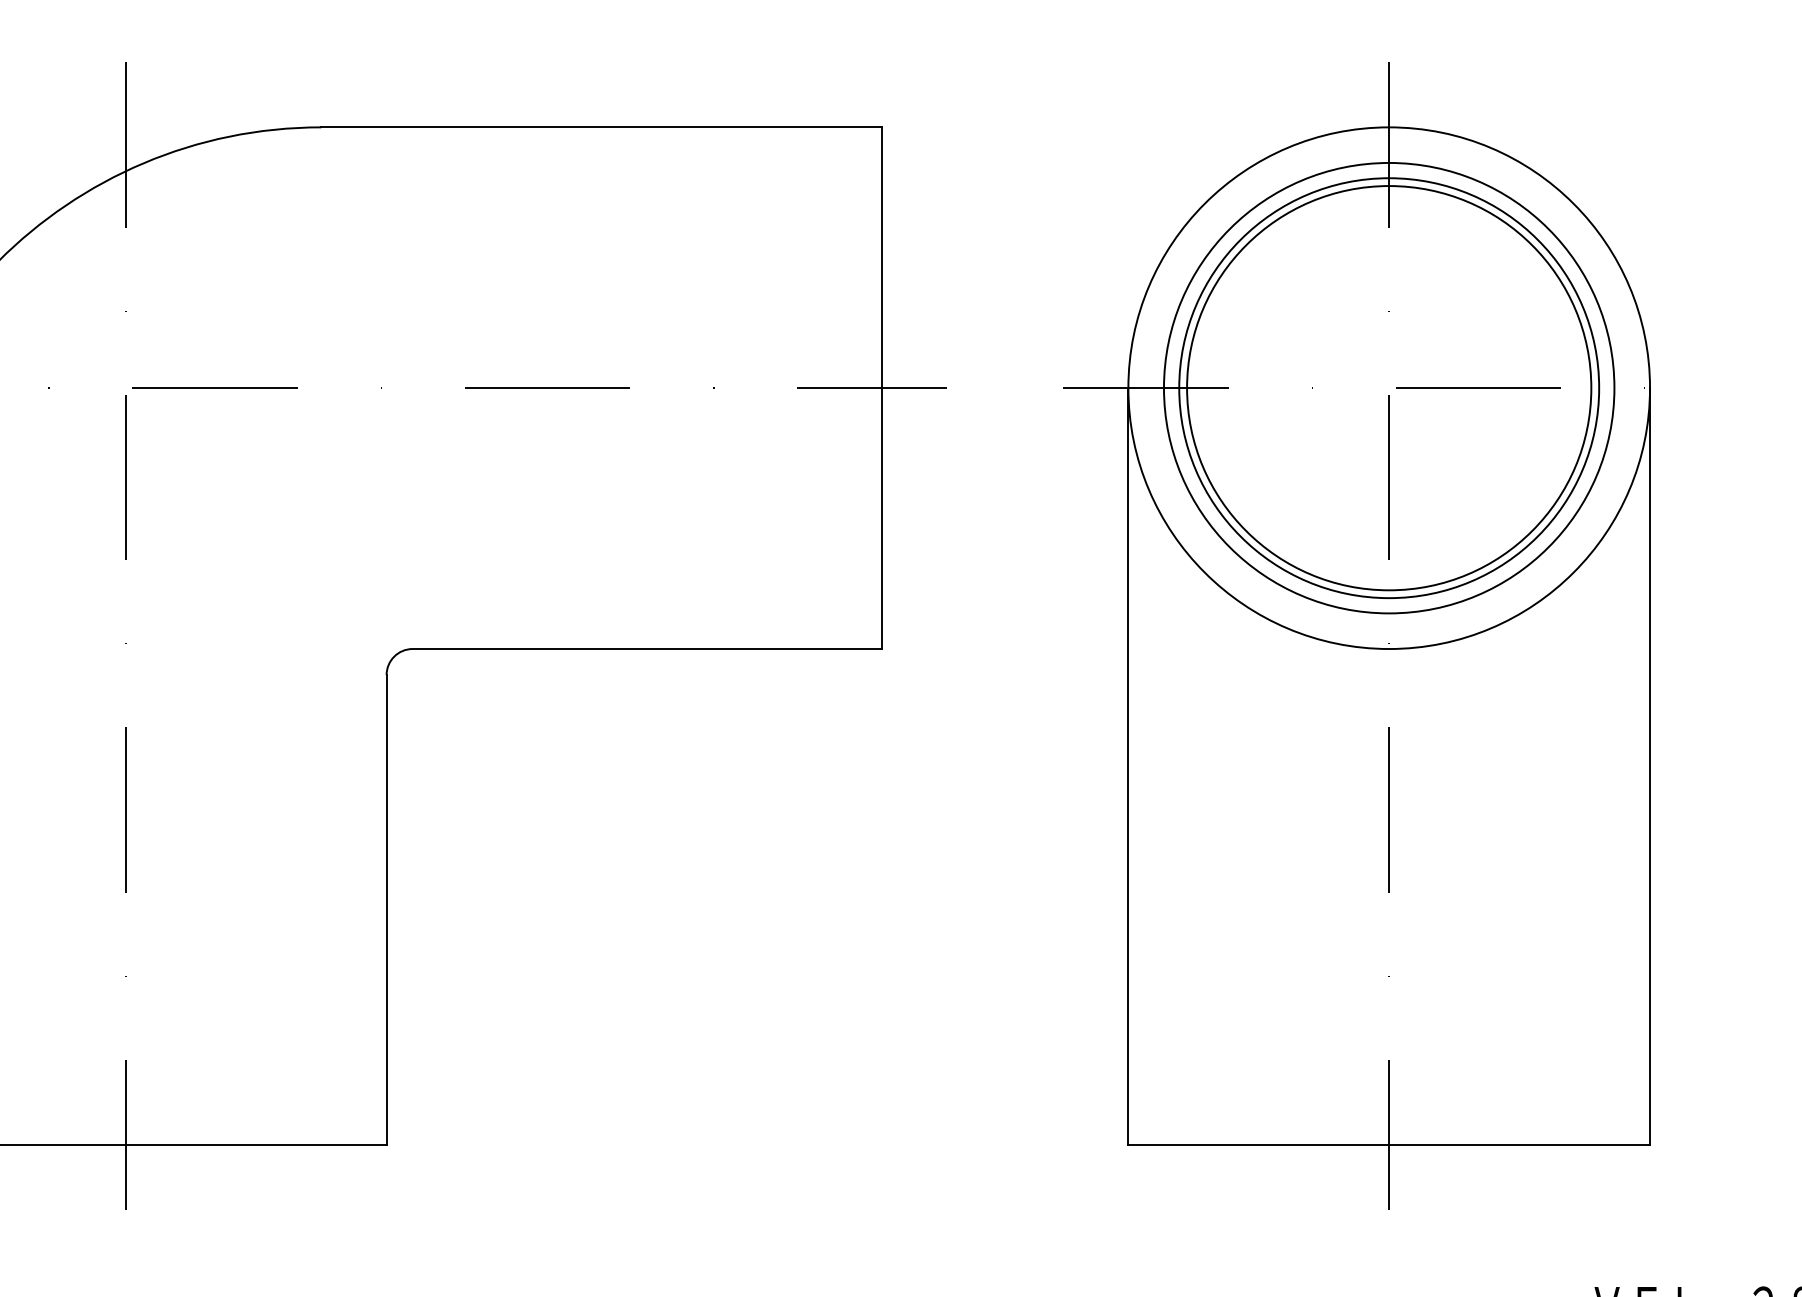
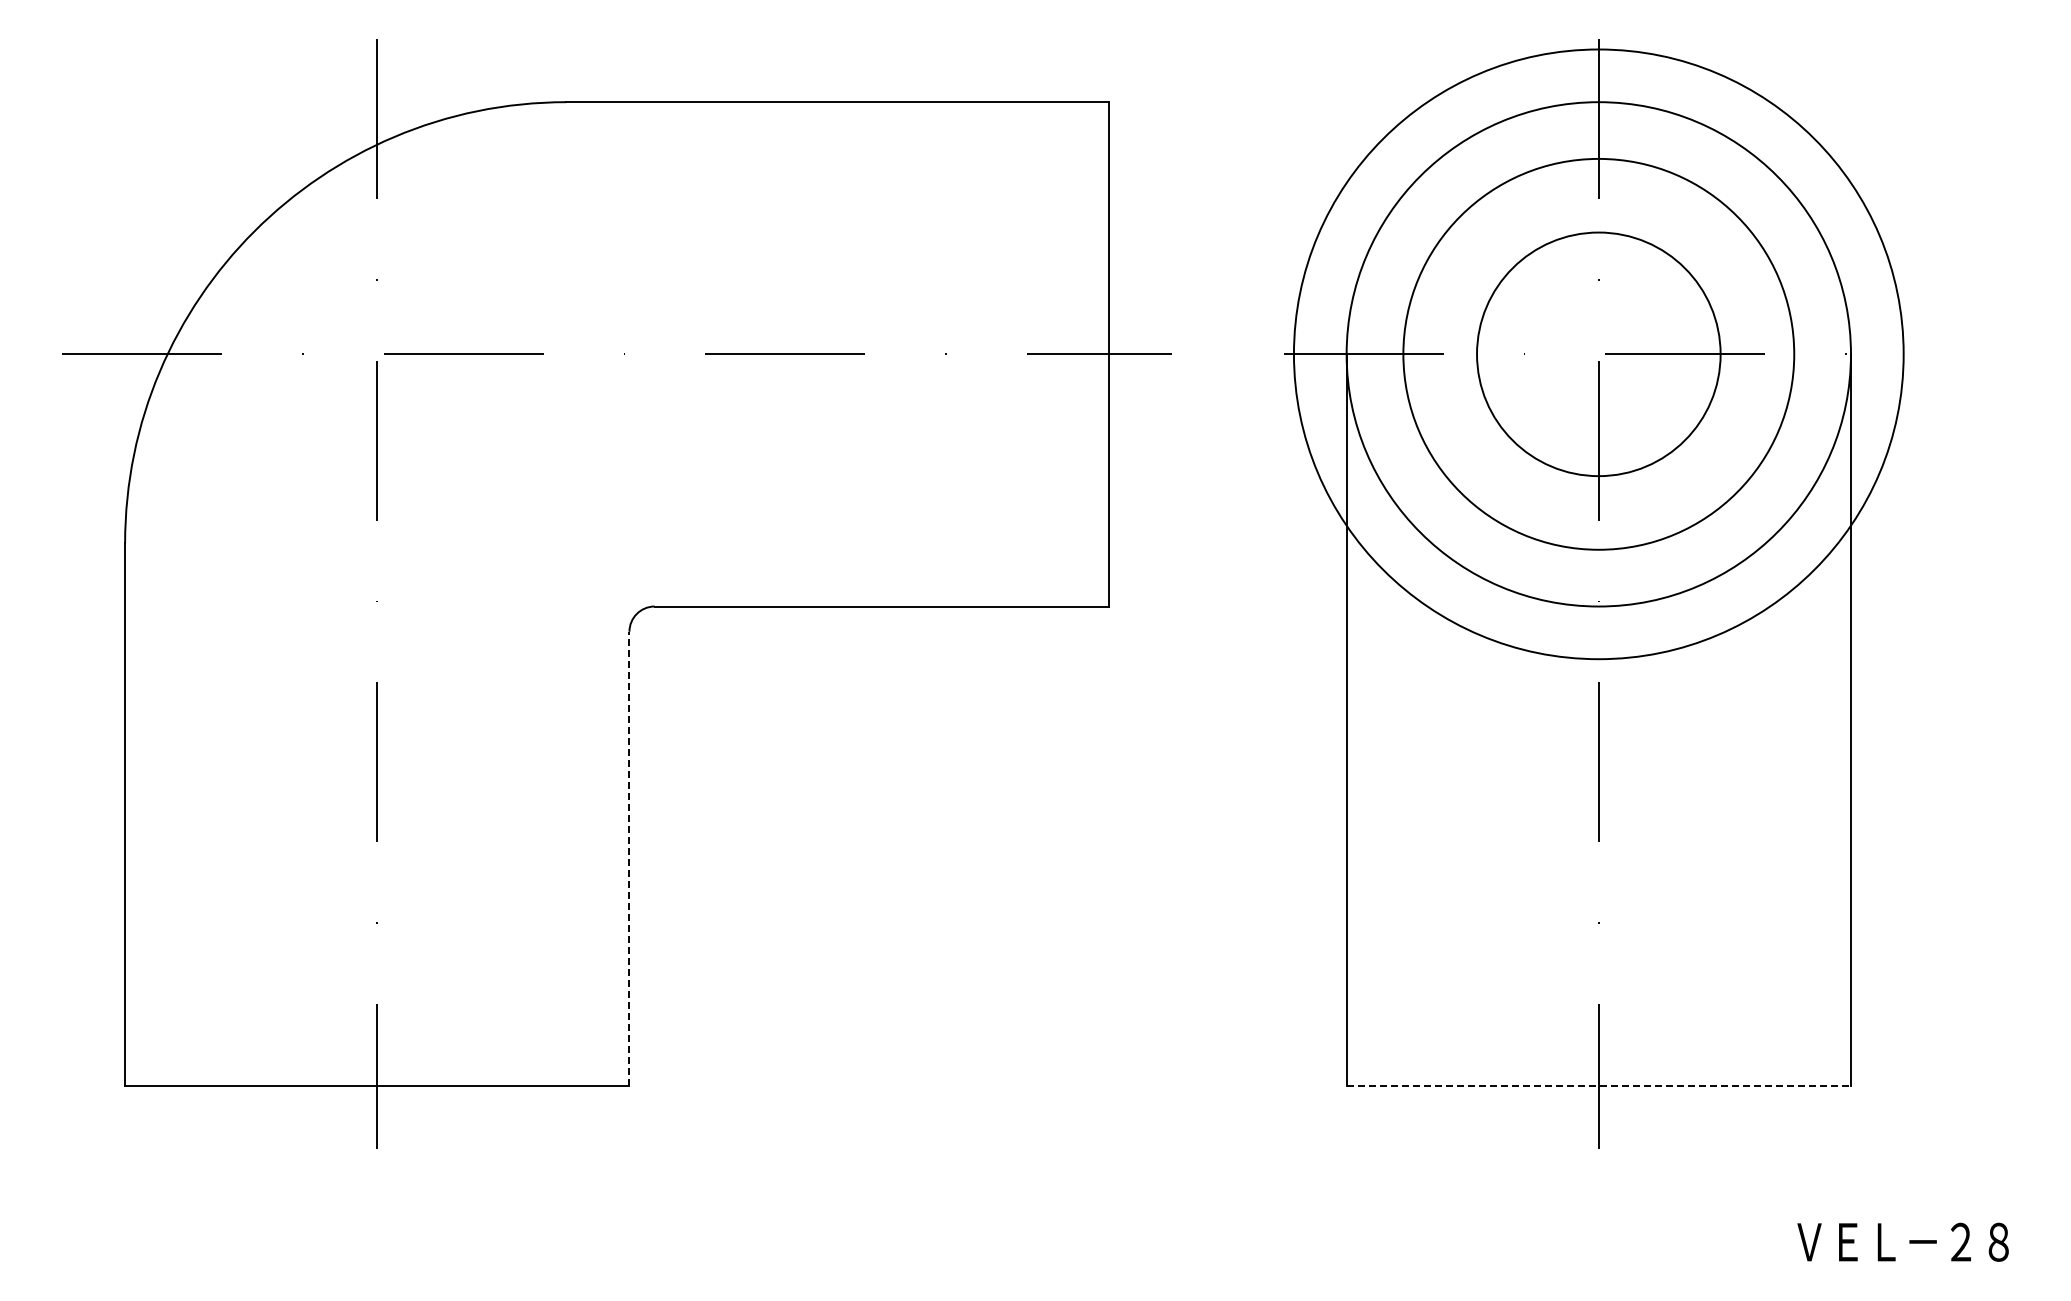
circle: (1388, 388) -> (1598, 354), size x0.6
circle: (1388, 388) -> (1598, 354), size x1.4
line: (386, 909) -> (629, 858), solid -> dashed
line: (1389, 1144) -> (1599, 1085), solid -> dashed

